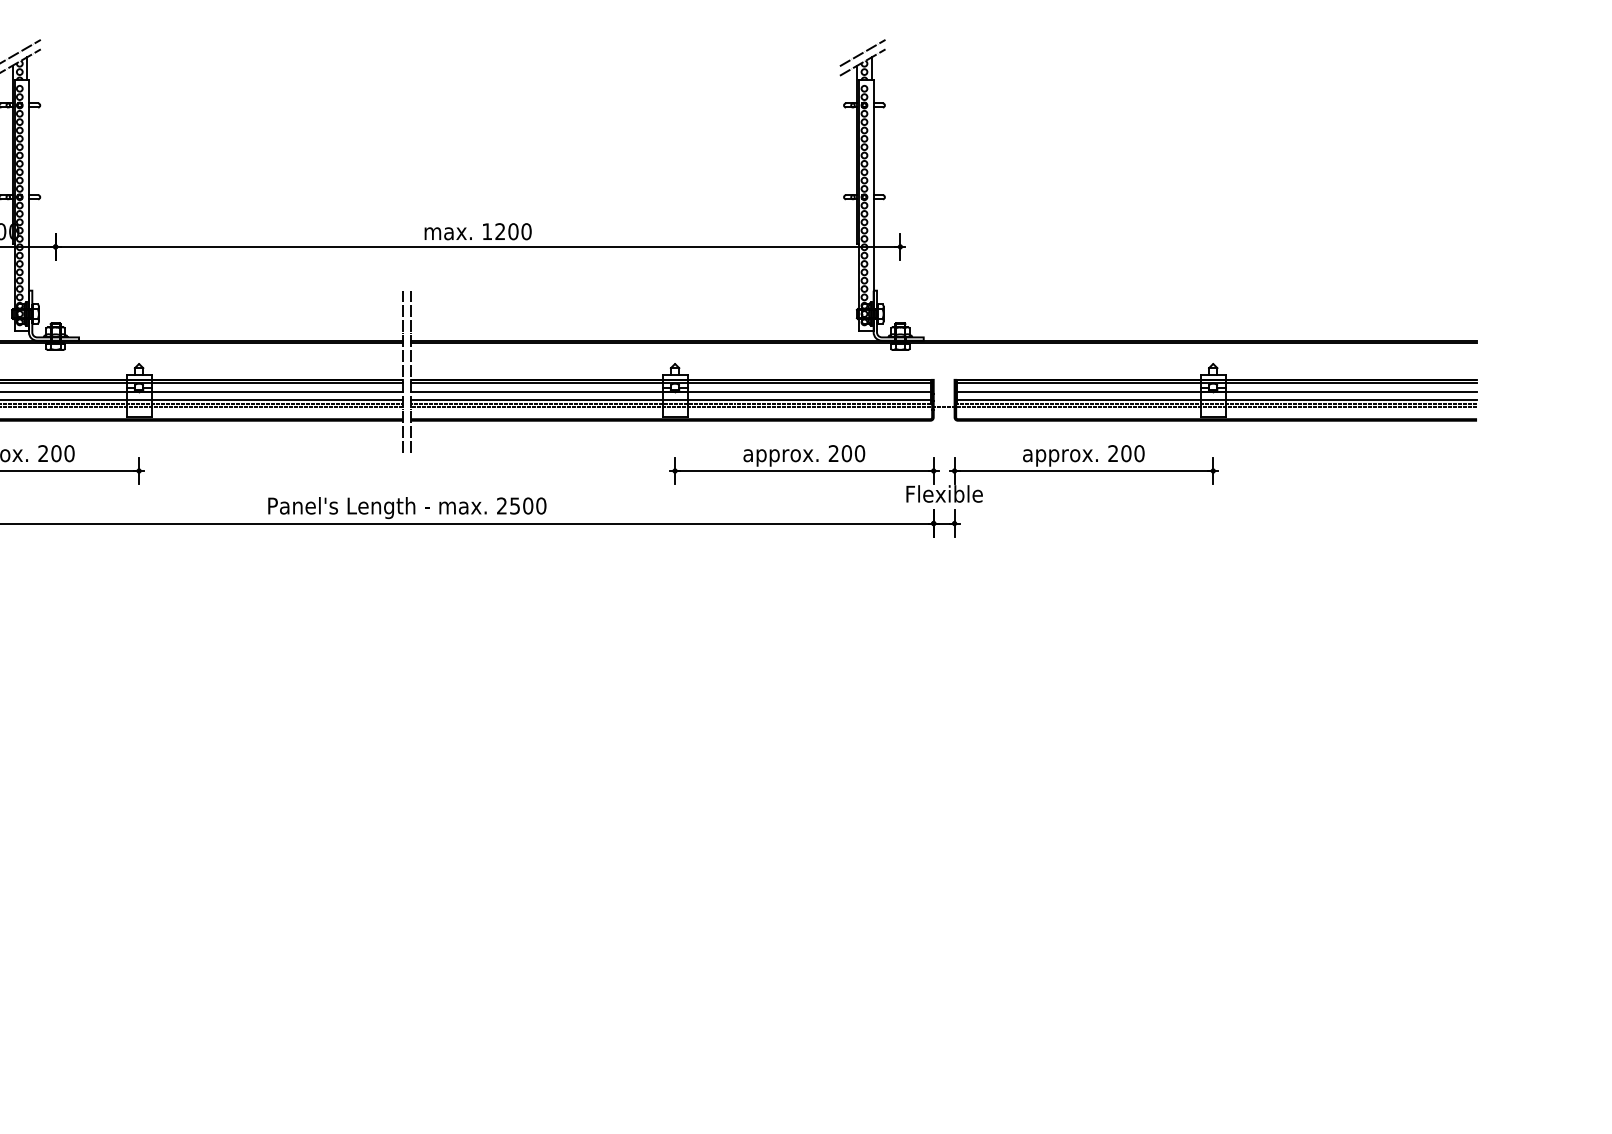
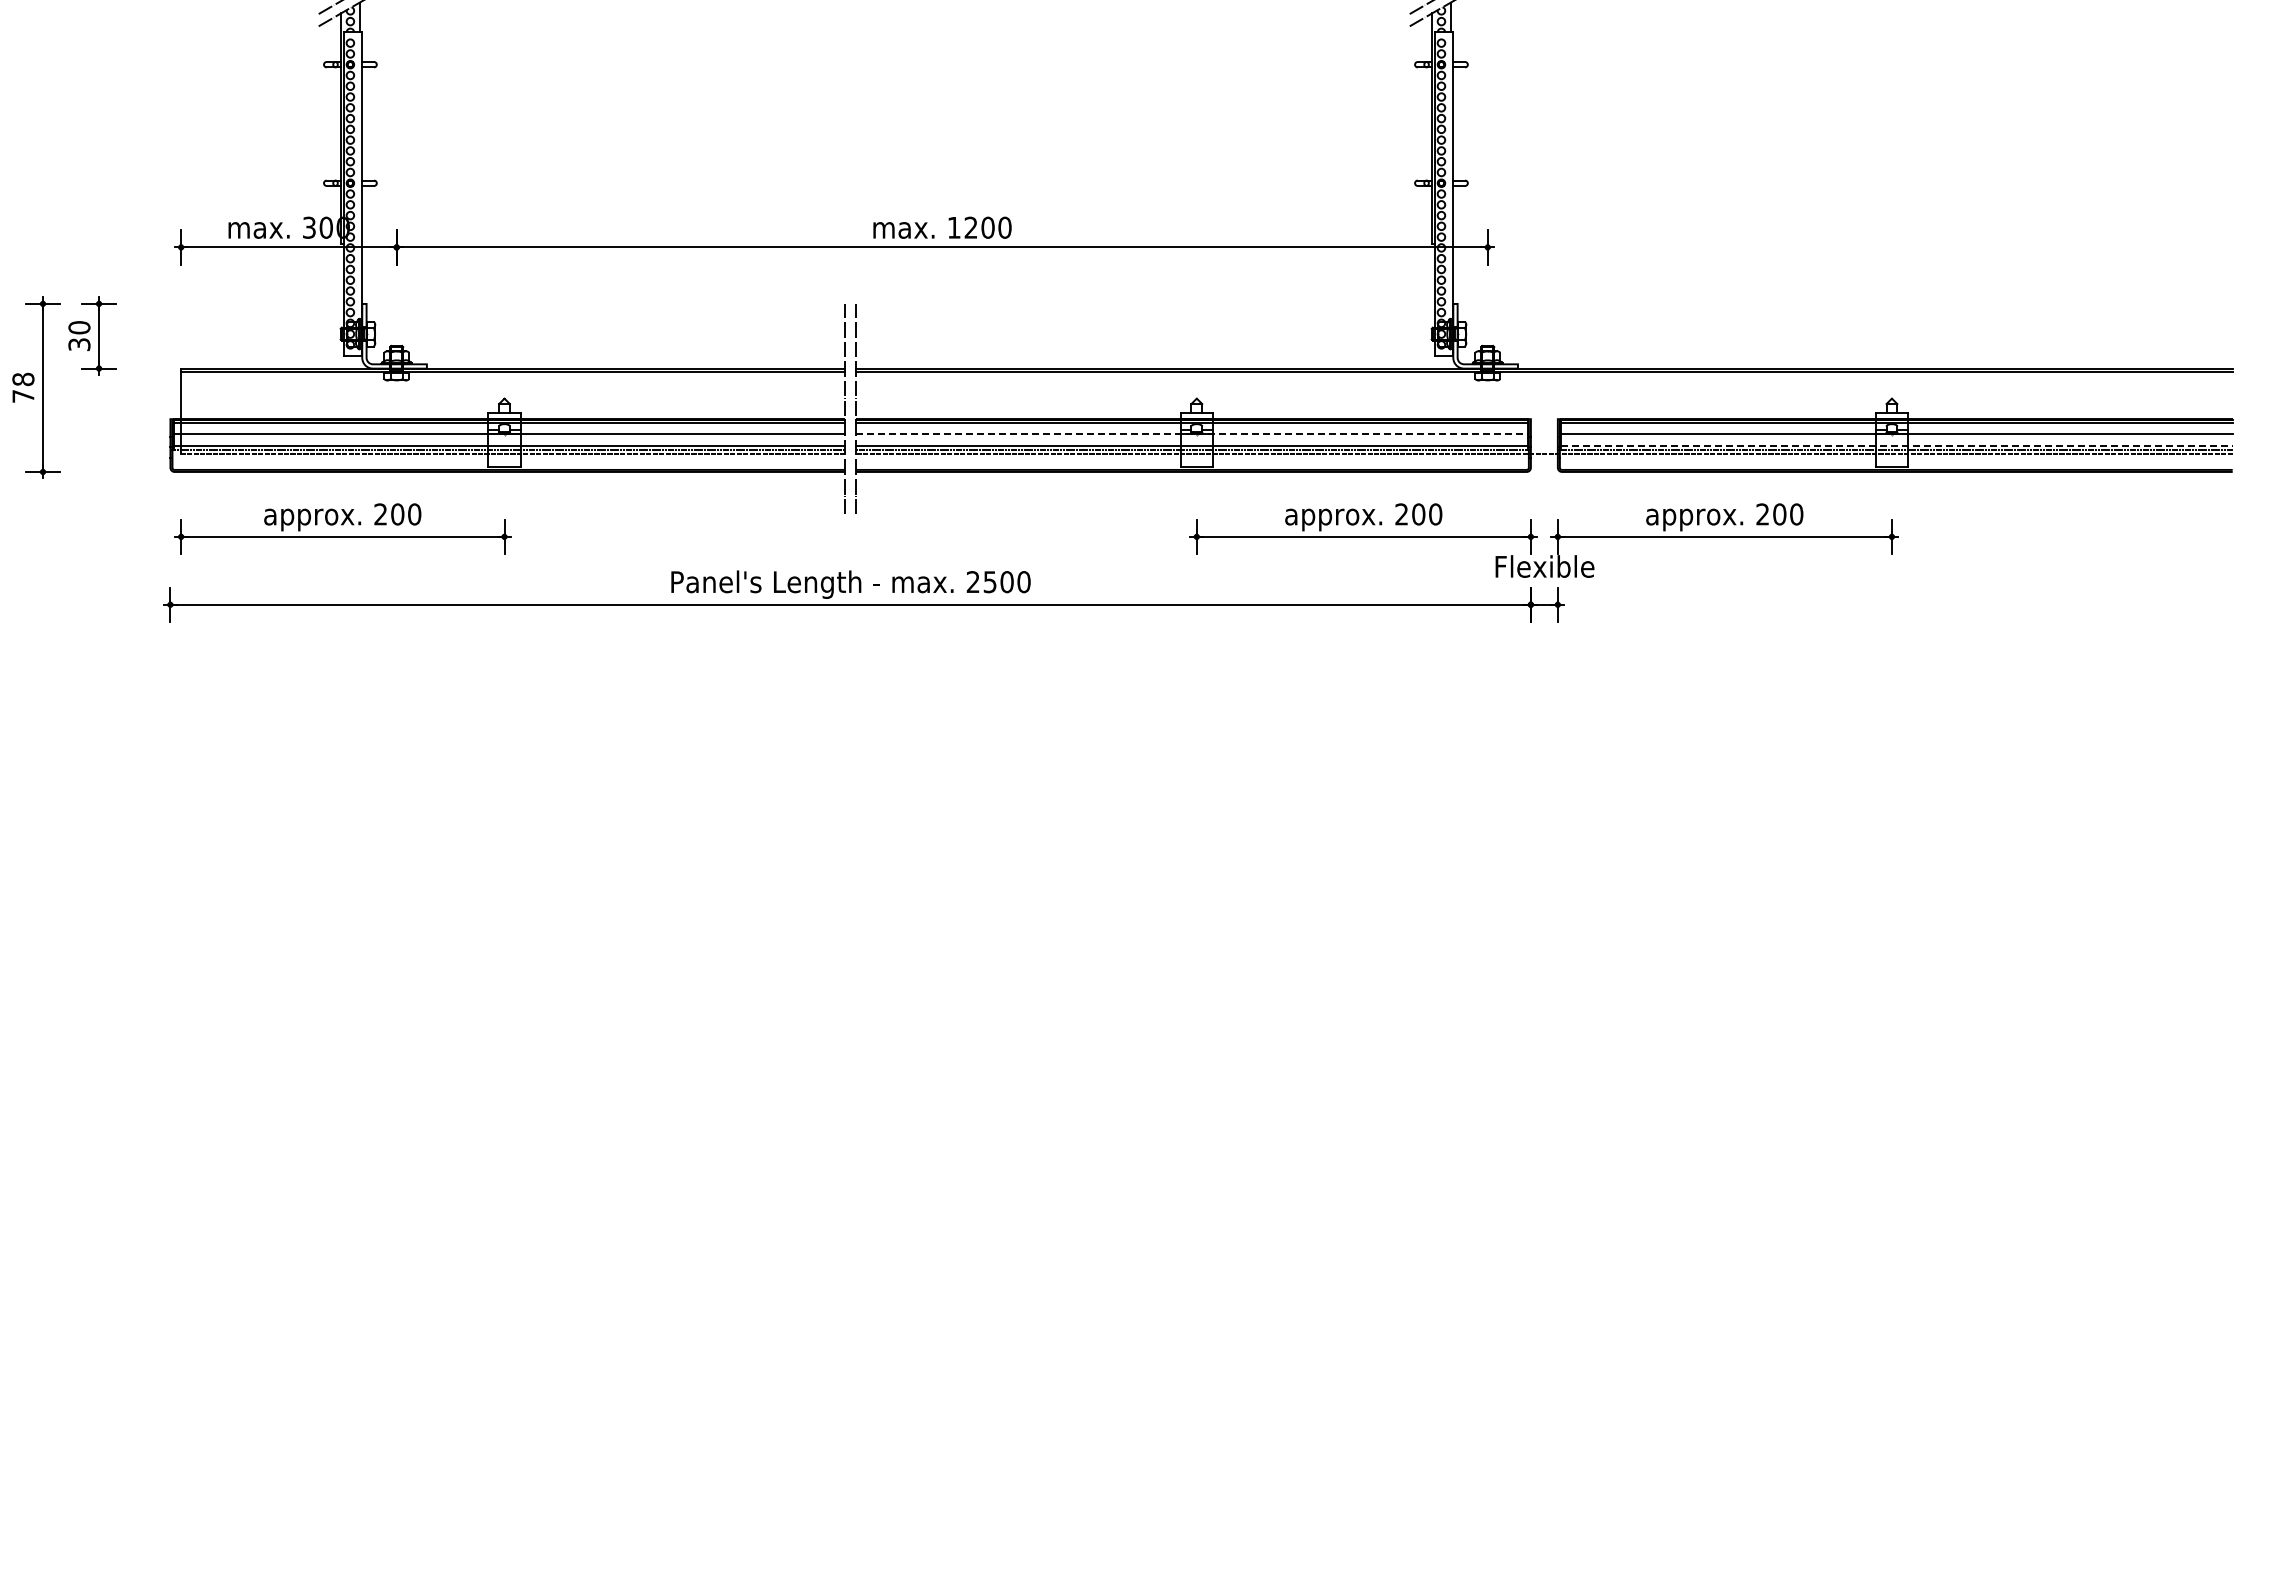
line: (670, 391) -> (1191, 434), solid -> dashed
line: (1216, 400) -> (1896, 445), solid -> dashed

